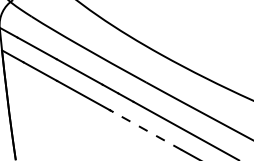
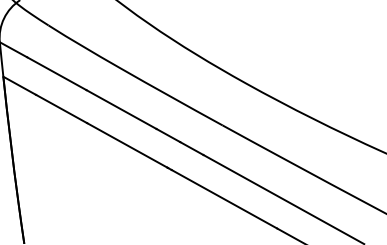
line: (147, 130) -> (224, 198), dashed -> solid

